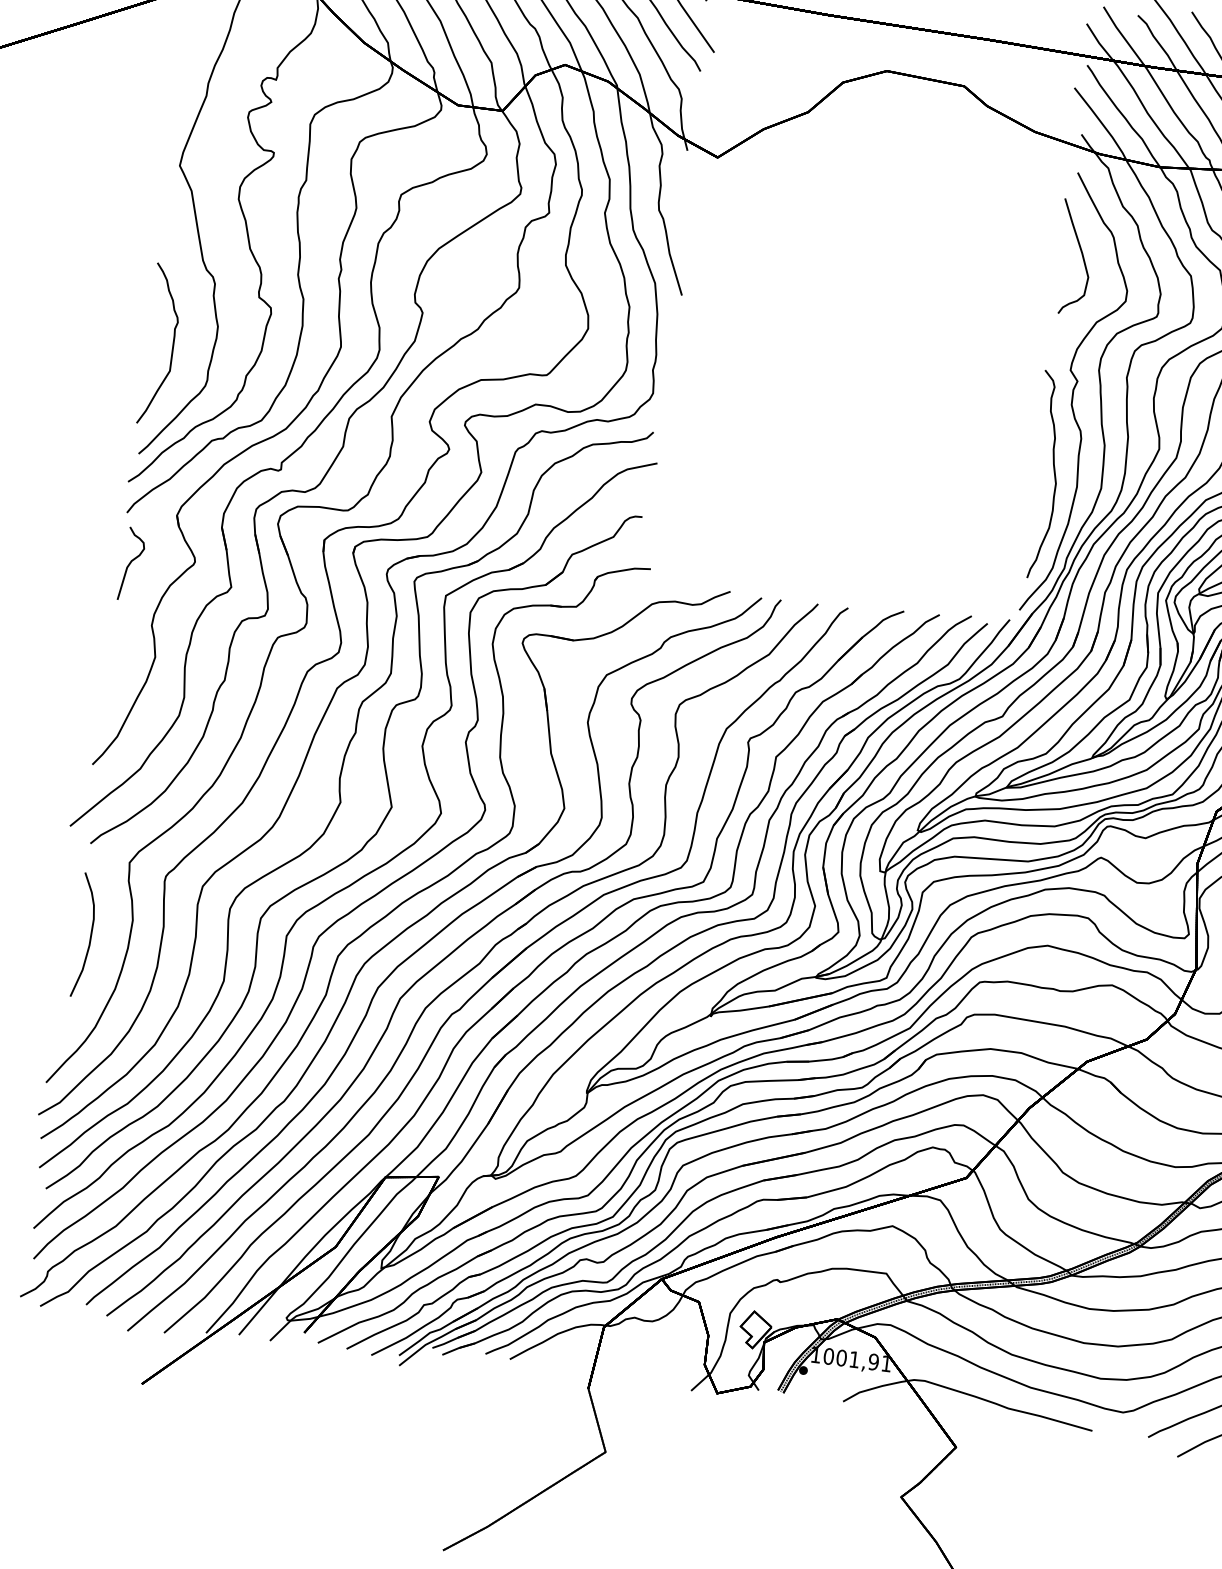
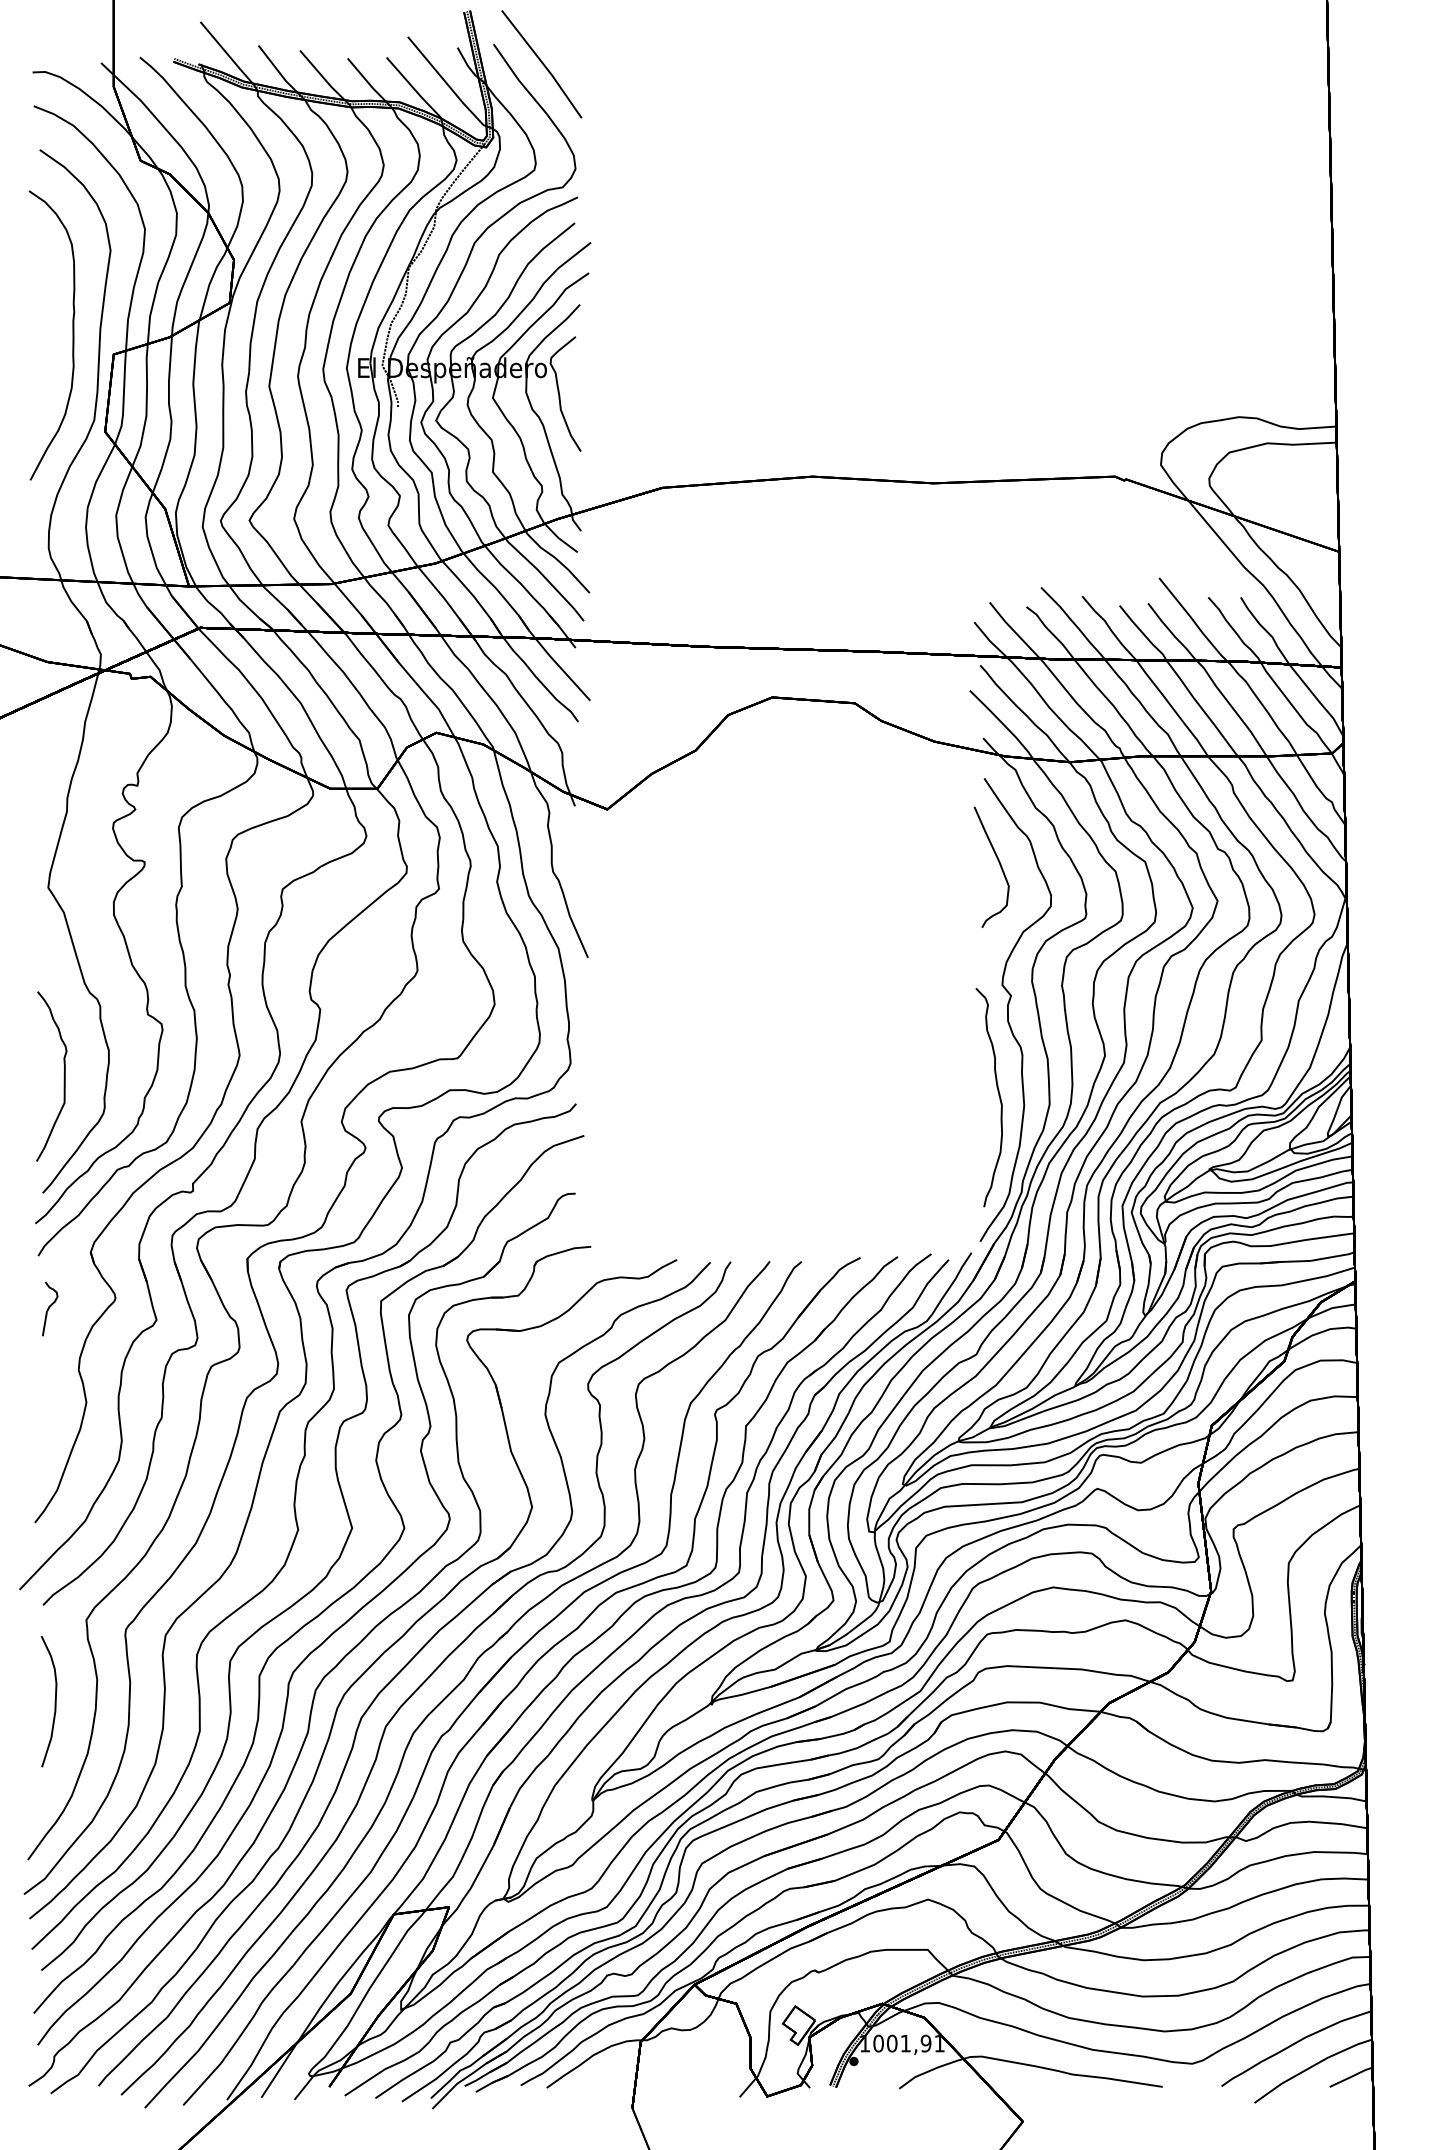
part: (131, 563) -> (49, 1308), size x0.7

